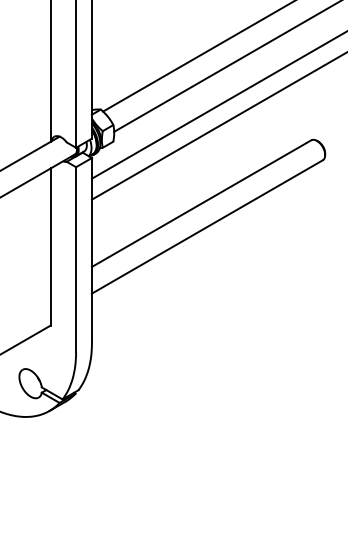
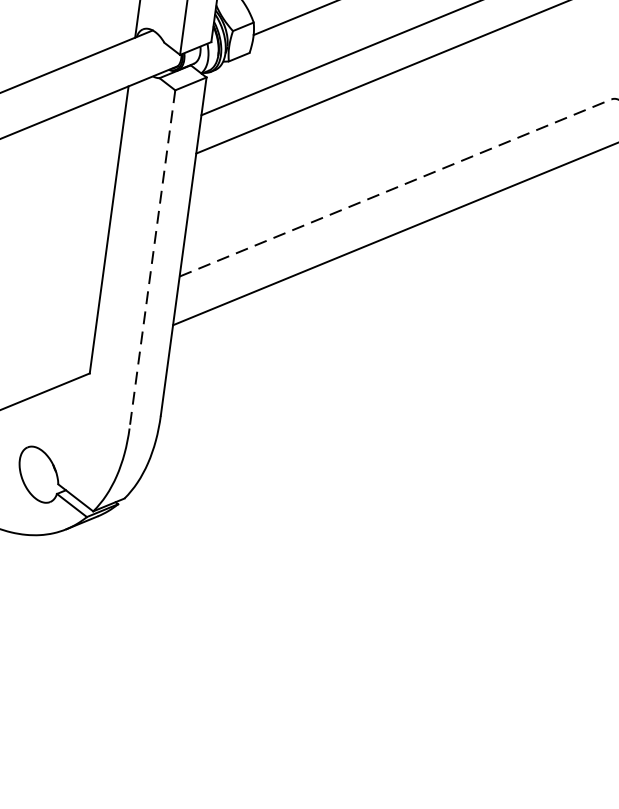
line: (201, 203) -> (395, 187), solid -> dashed
line: (76, 259) -> (153, 259), solid -> dashed

